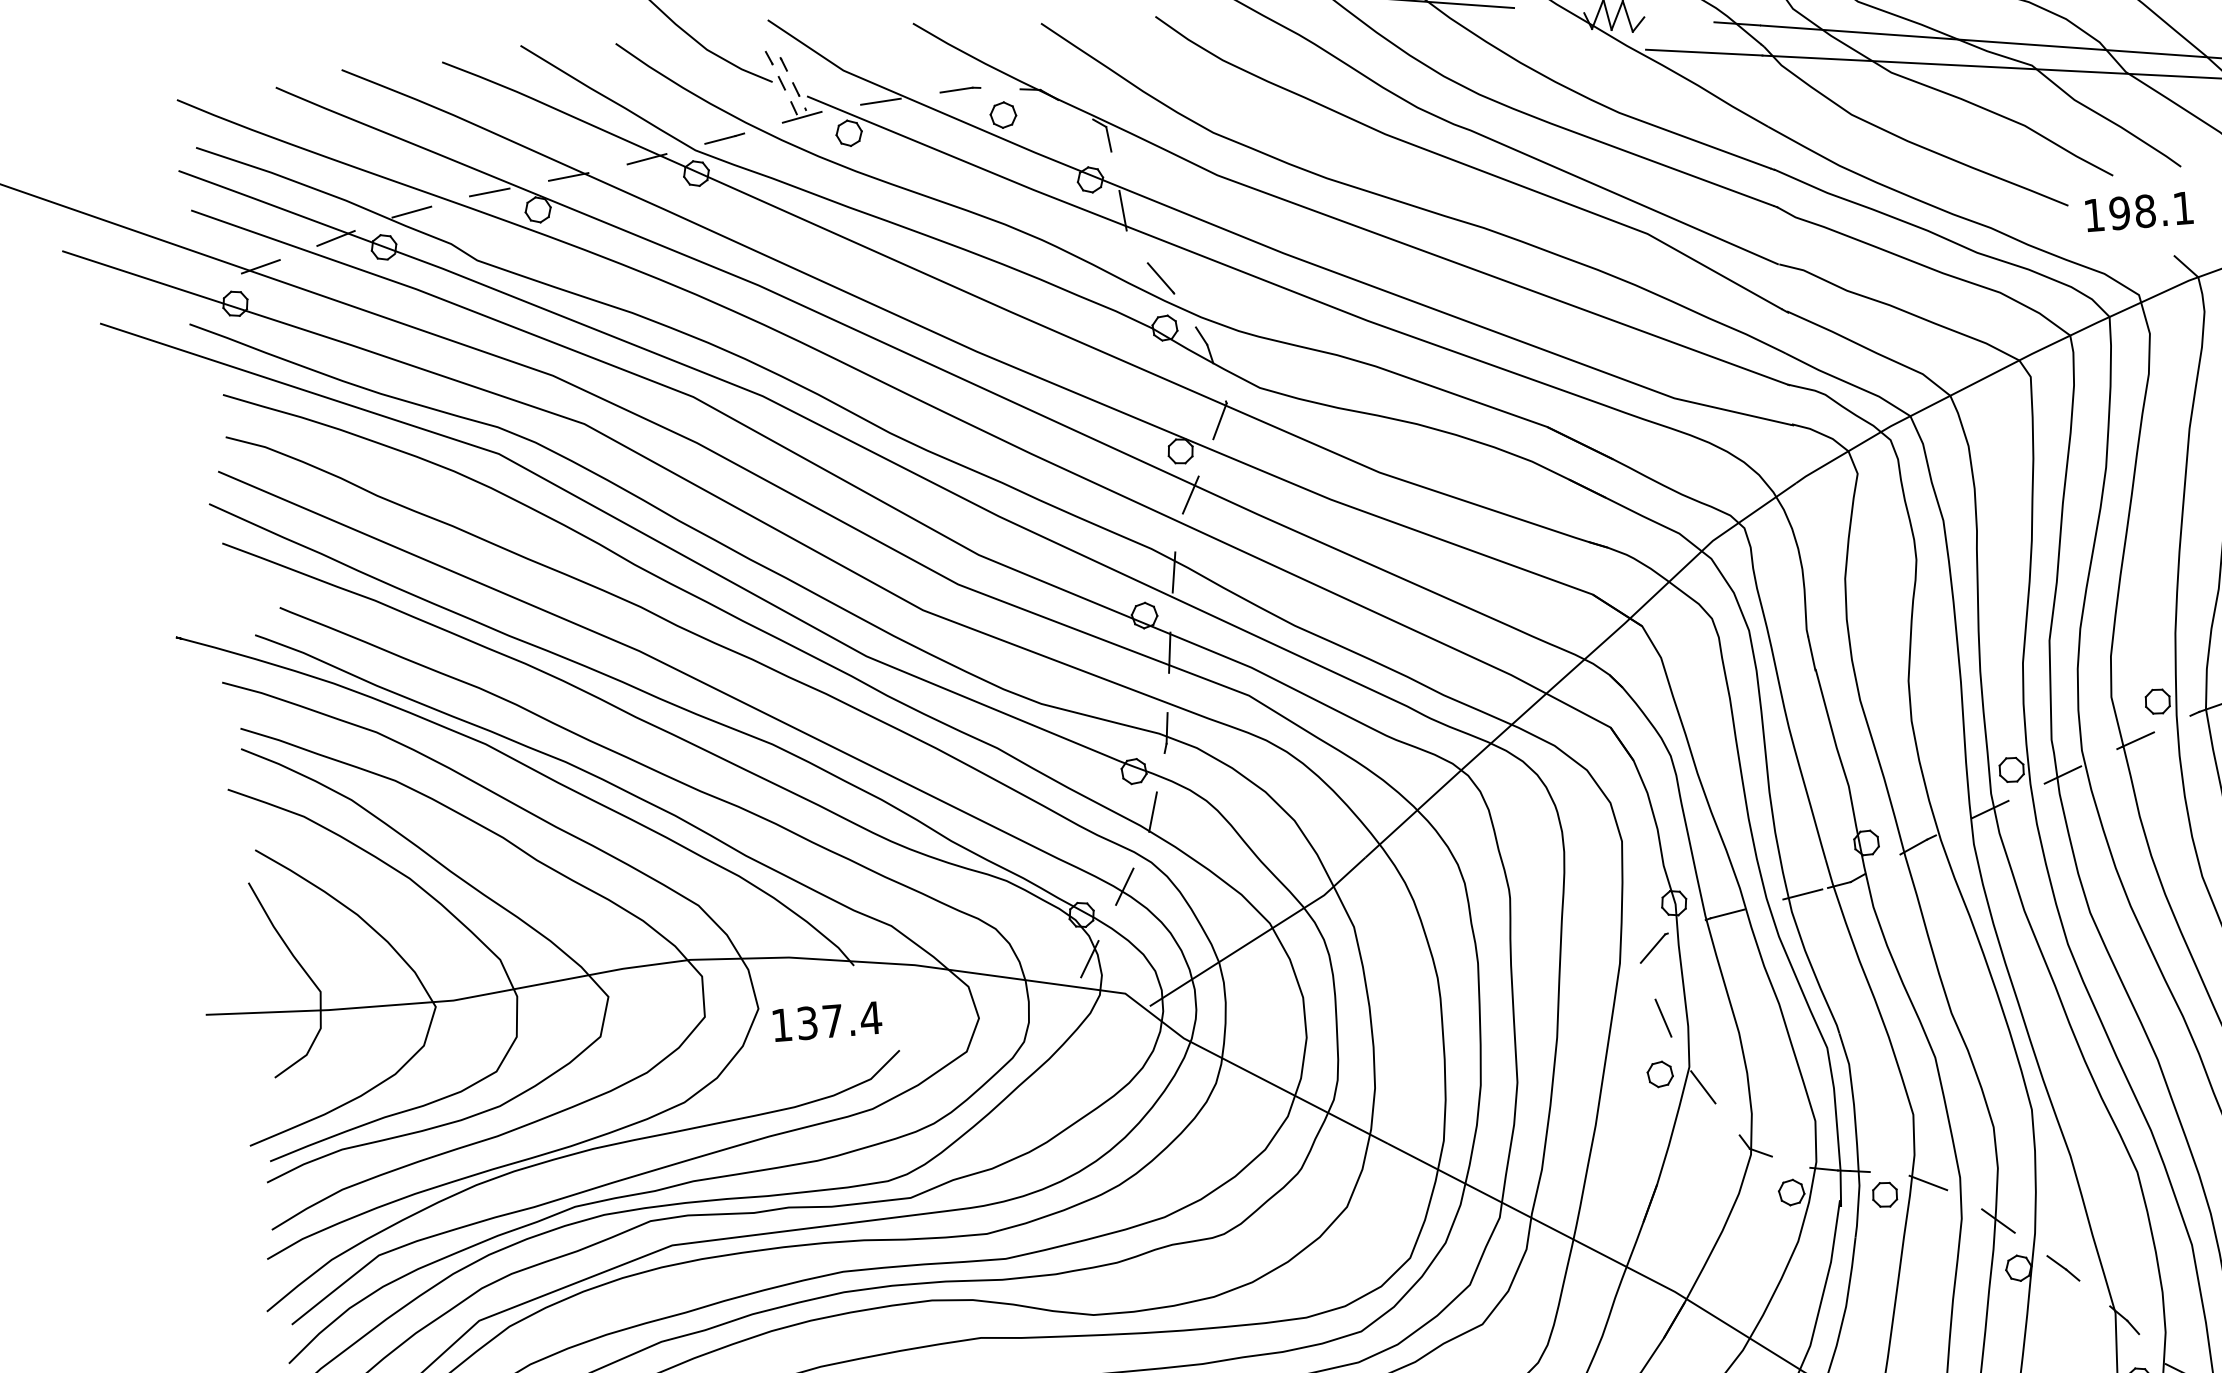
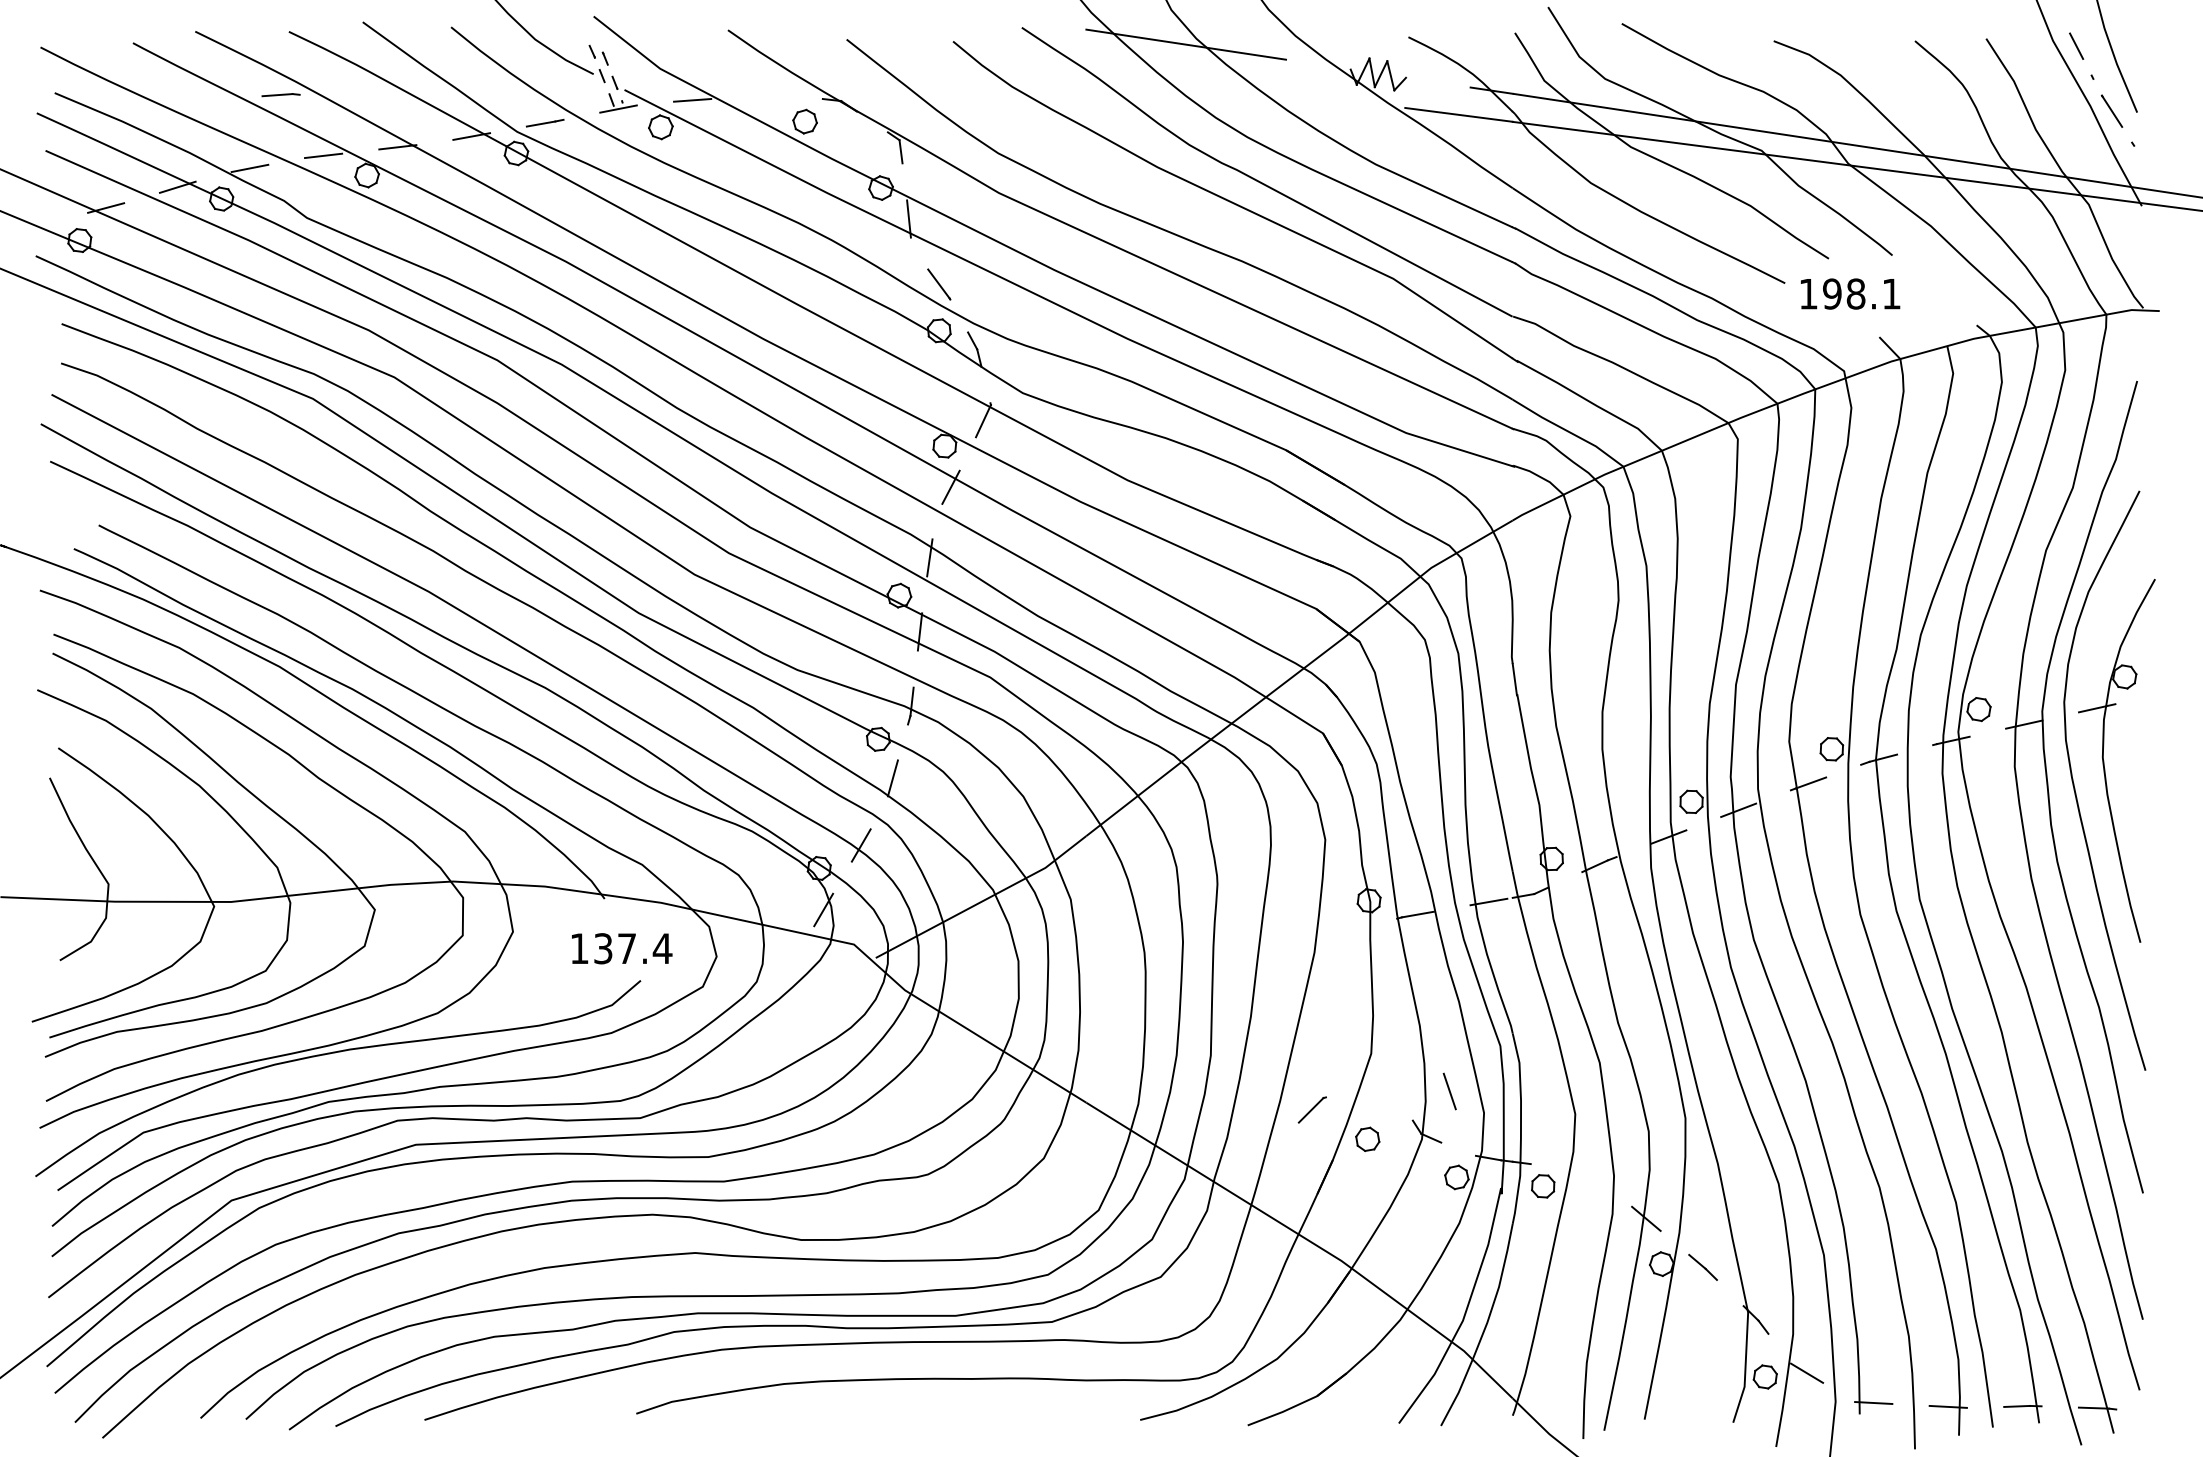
line: (959, 90) -> (280, 95), moved
line: (1653, 947) -> (1311, 1109), moved
line: (1663, 1018) -> (1449, 1091), moved
text: (827, 1021) -> (622, 948), moved
part: (1659, 1073) -> (1367, 1138), moved
line: (1703, 1087) -> (1382, 1073), removed
line: (1928, 1182) -> (1584, 1178), removed

